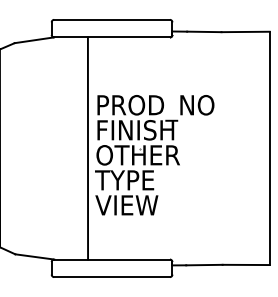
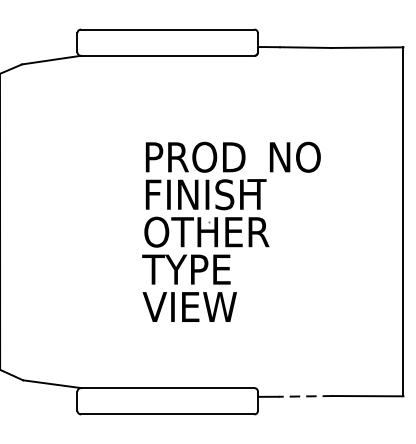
line: (87, 148) -> (130, 222), removed
line: (203, 265) -> (304, 397), solid -> dashed

